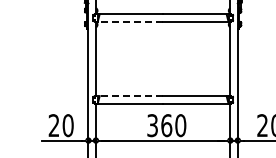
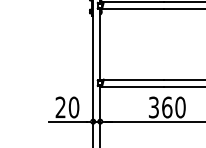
line: (129, 21) -> (132, 9), dashed -> solid
line: (129, 96) -> (132, 79), dashed -> solid

